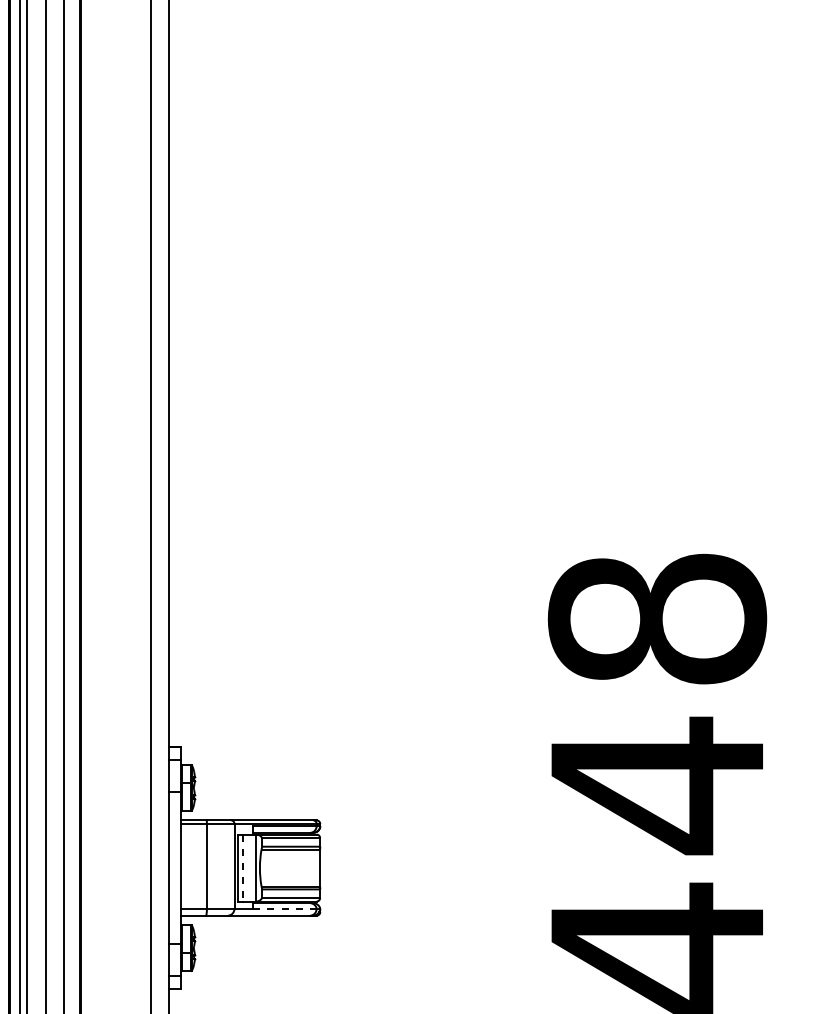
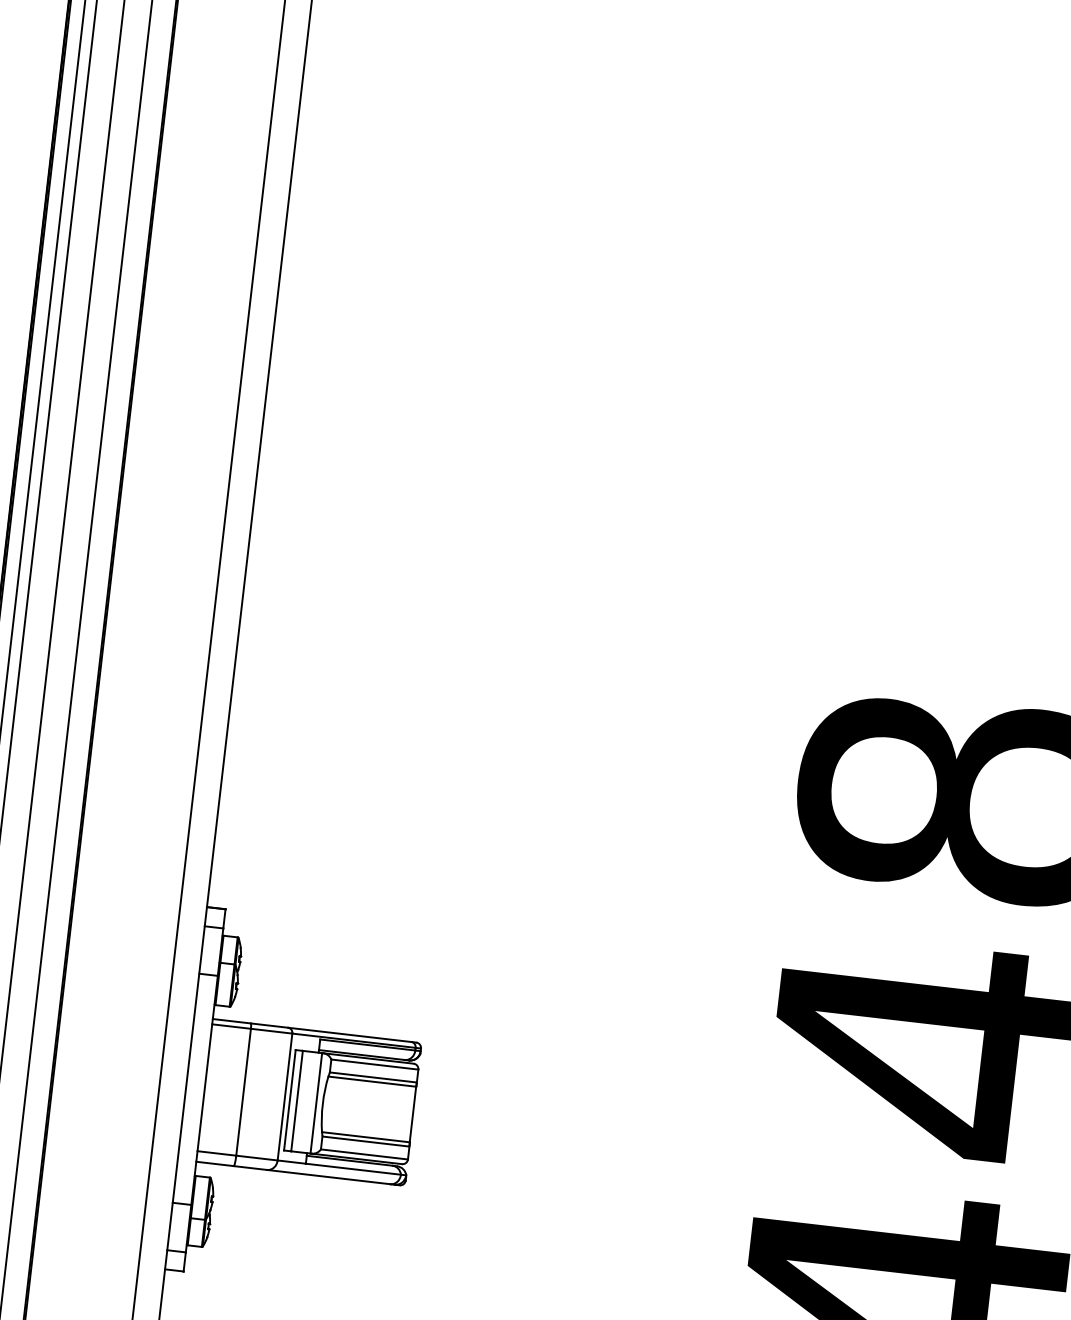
line: (242, 868) -> (296, 1101), dashed -> solid
line: (285, 908) -> (354, 1169), dashed -> solid

